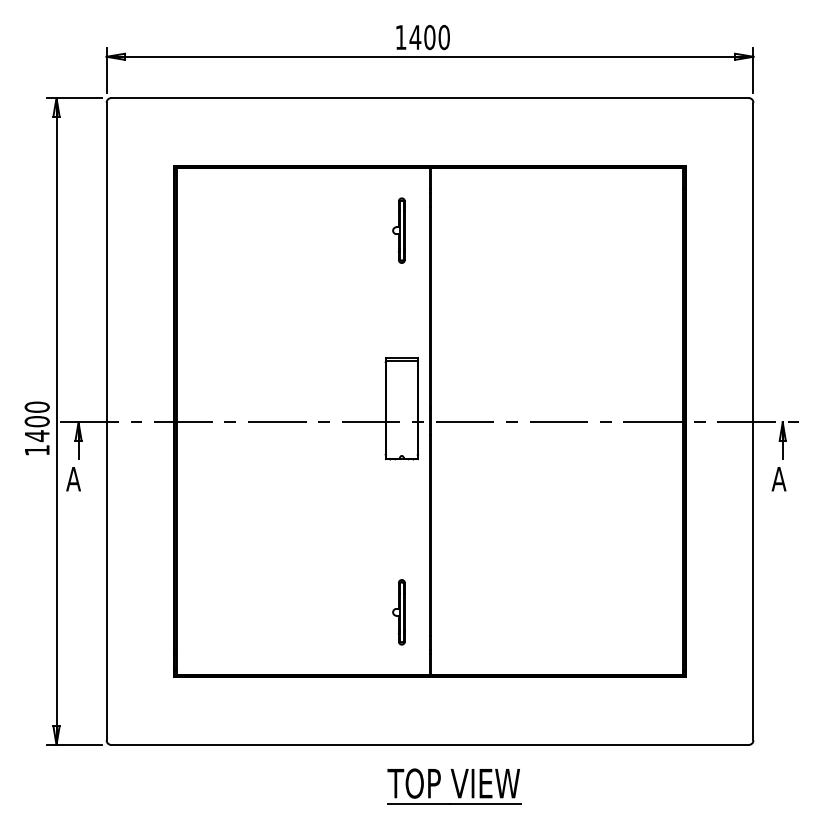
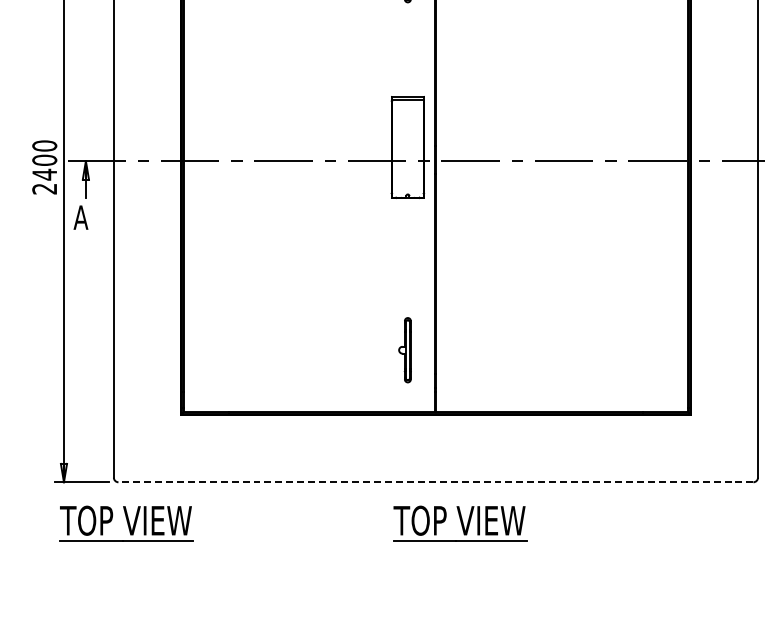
text: (36, 450) -> (44, 189), 1400 -> 2400
line: (430, 744) -> (436, 481), solid -> dashed
part: (119, 786) -> (126, 523), added

